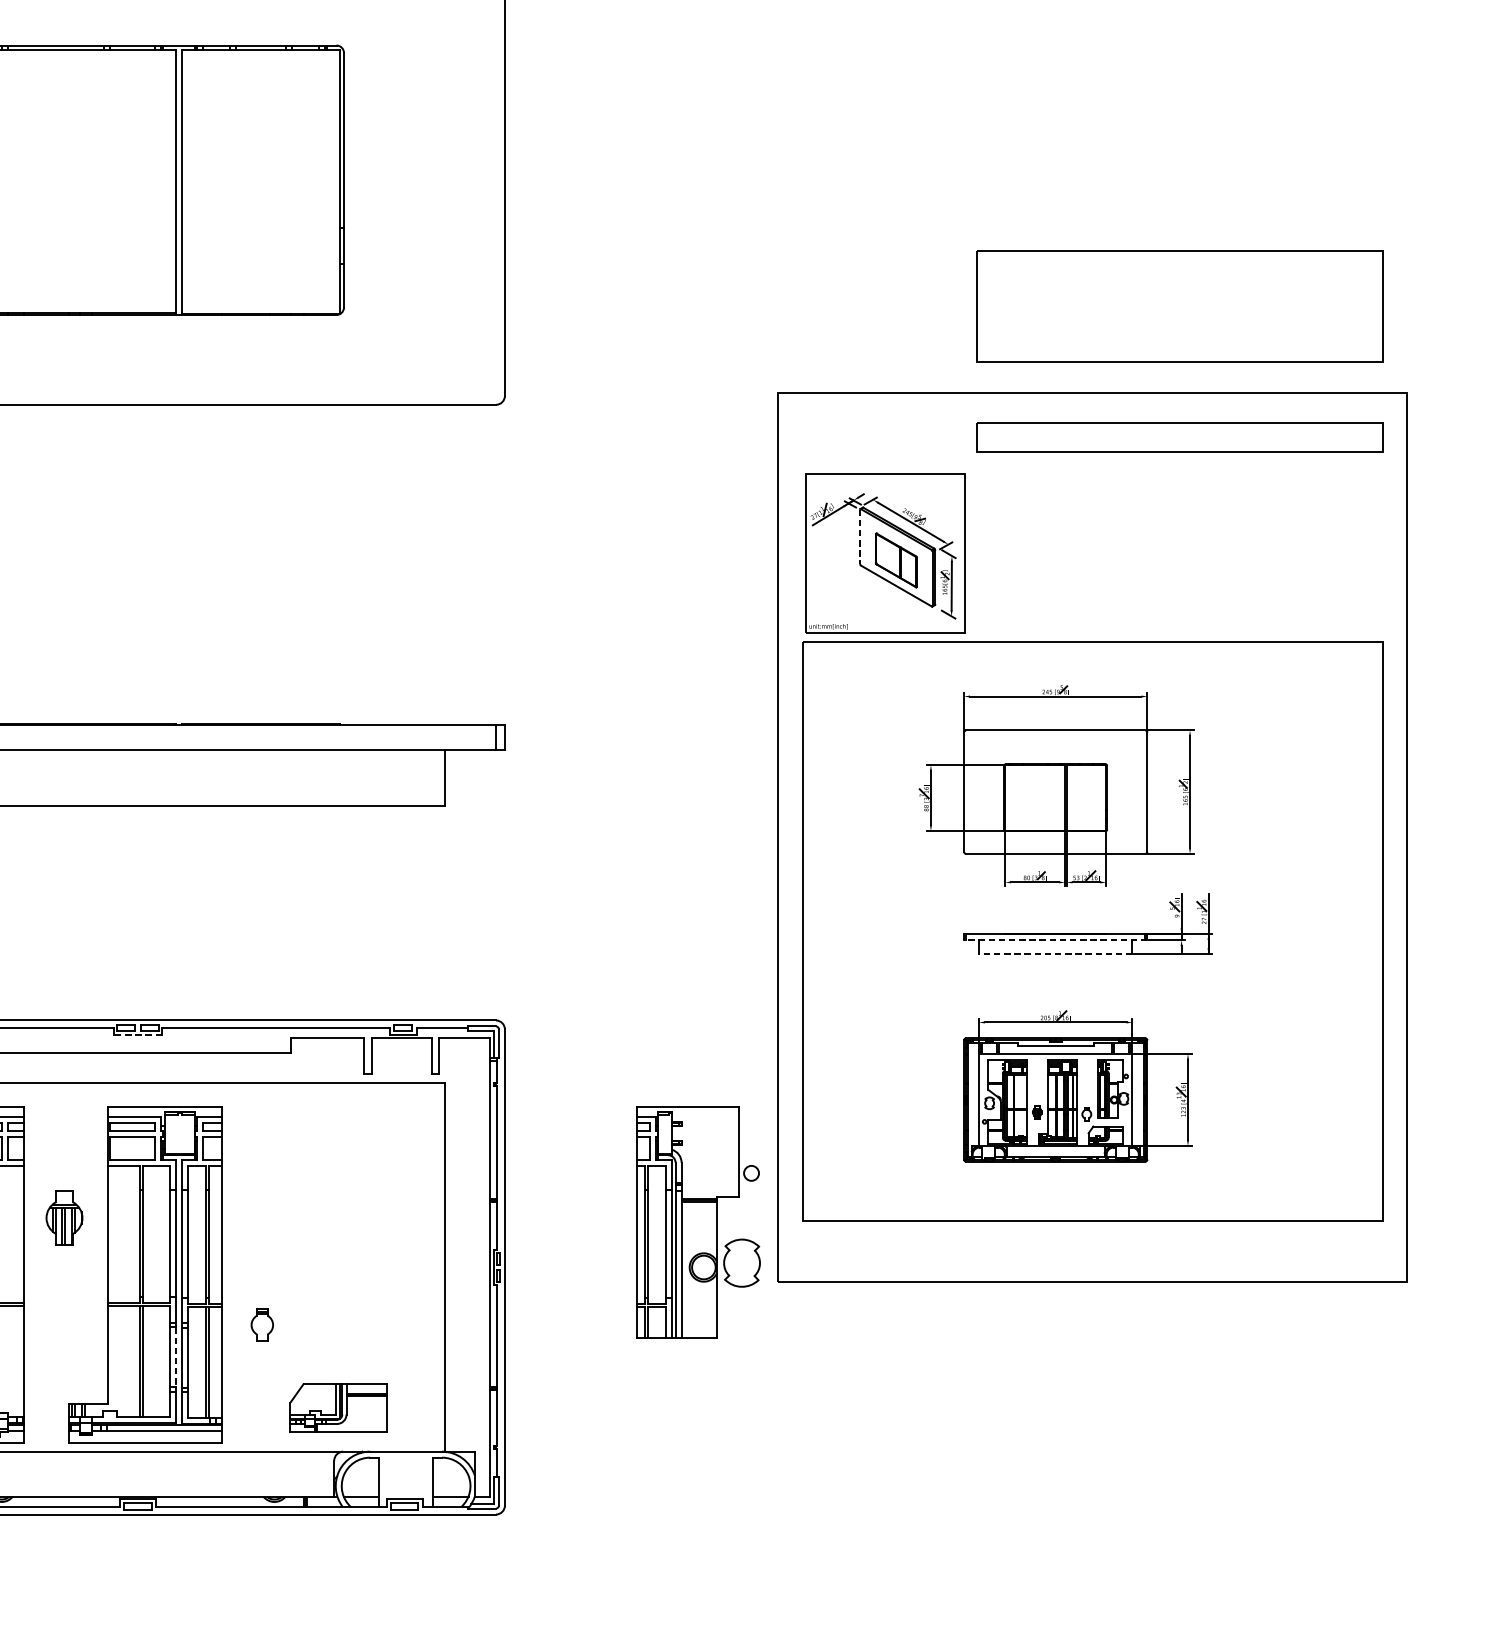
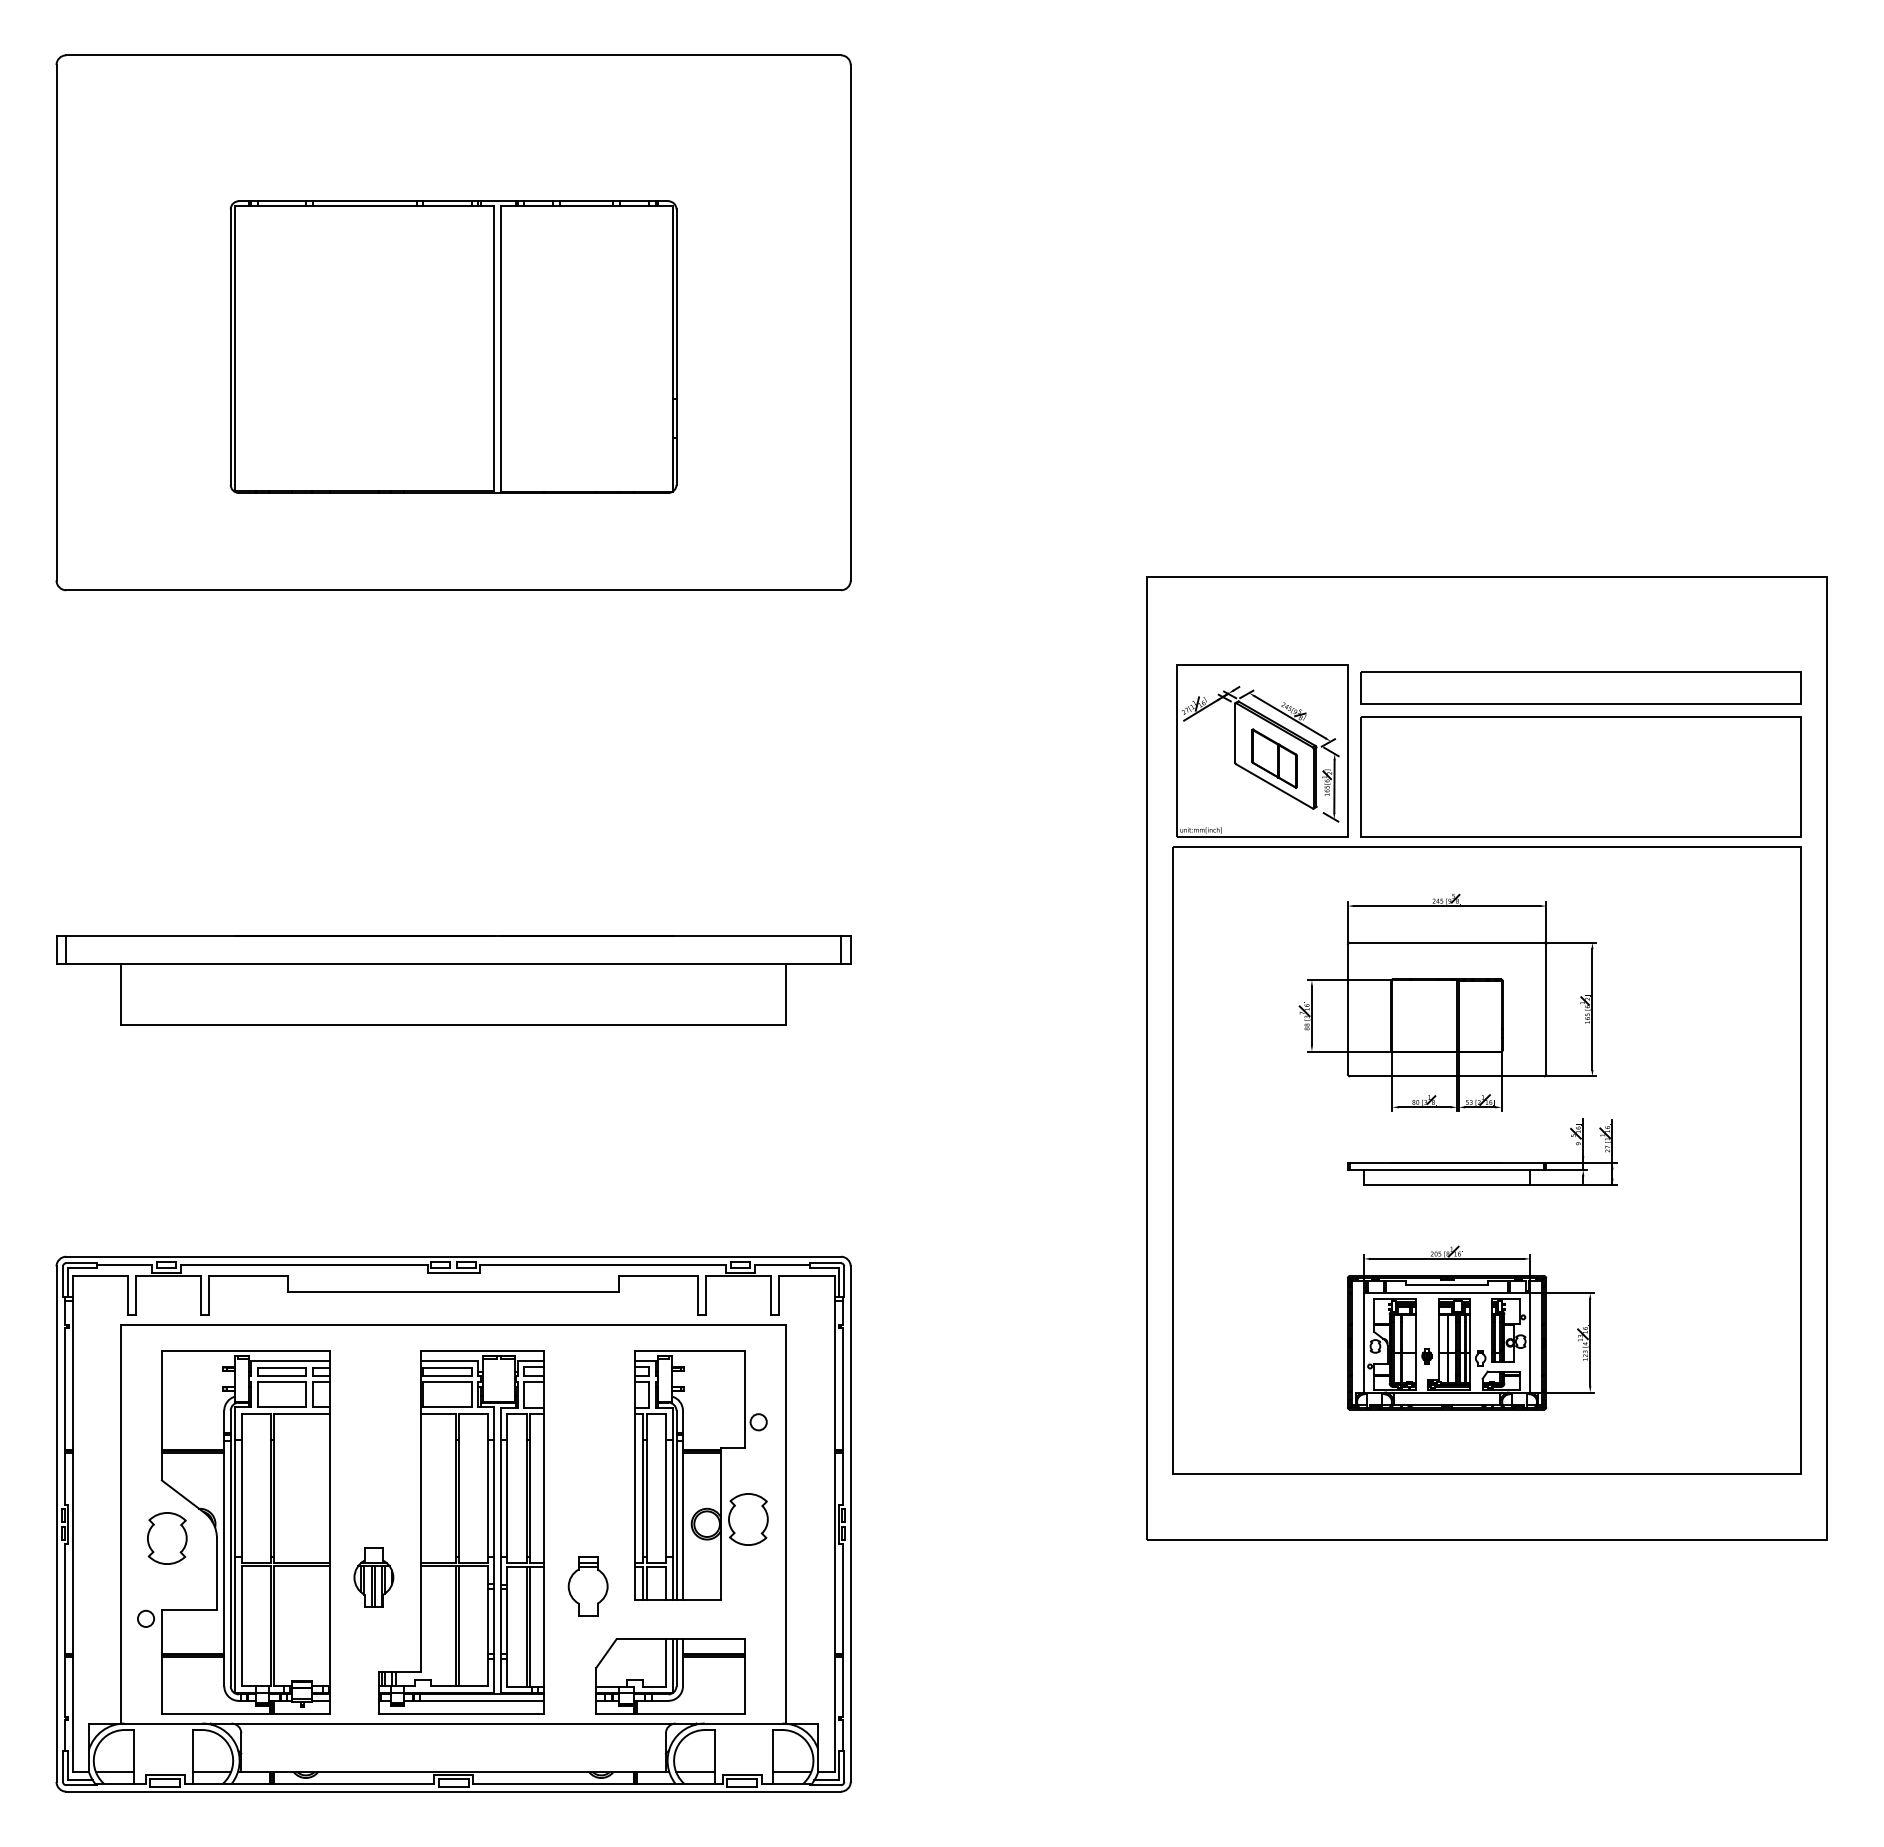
part: (1179, 306) -> (1580, 776), moved
part: (1179, 437) -> (1580, 687), moved
line: (860, 537) -> (1235, 733), dashed -> solid
line: (1055, 939) -> (1446, 1169), dashed -> solid
line: (1055, 954) -> (1446, 1185), dashed -> solid
line: (138, 1035) -> (453, 1272), dashed -> solid
part: (64, 1217) -> (373, 1577), moved
part: (698, 1222) -> (701, 1475), moved
part: (261, 1325) -> (587, 1586), size x1.67
line: (175, 1357) -> (494, 1621), dashed -> solid
part: (338, 1408) -> (670, 1676), size x1.43

